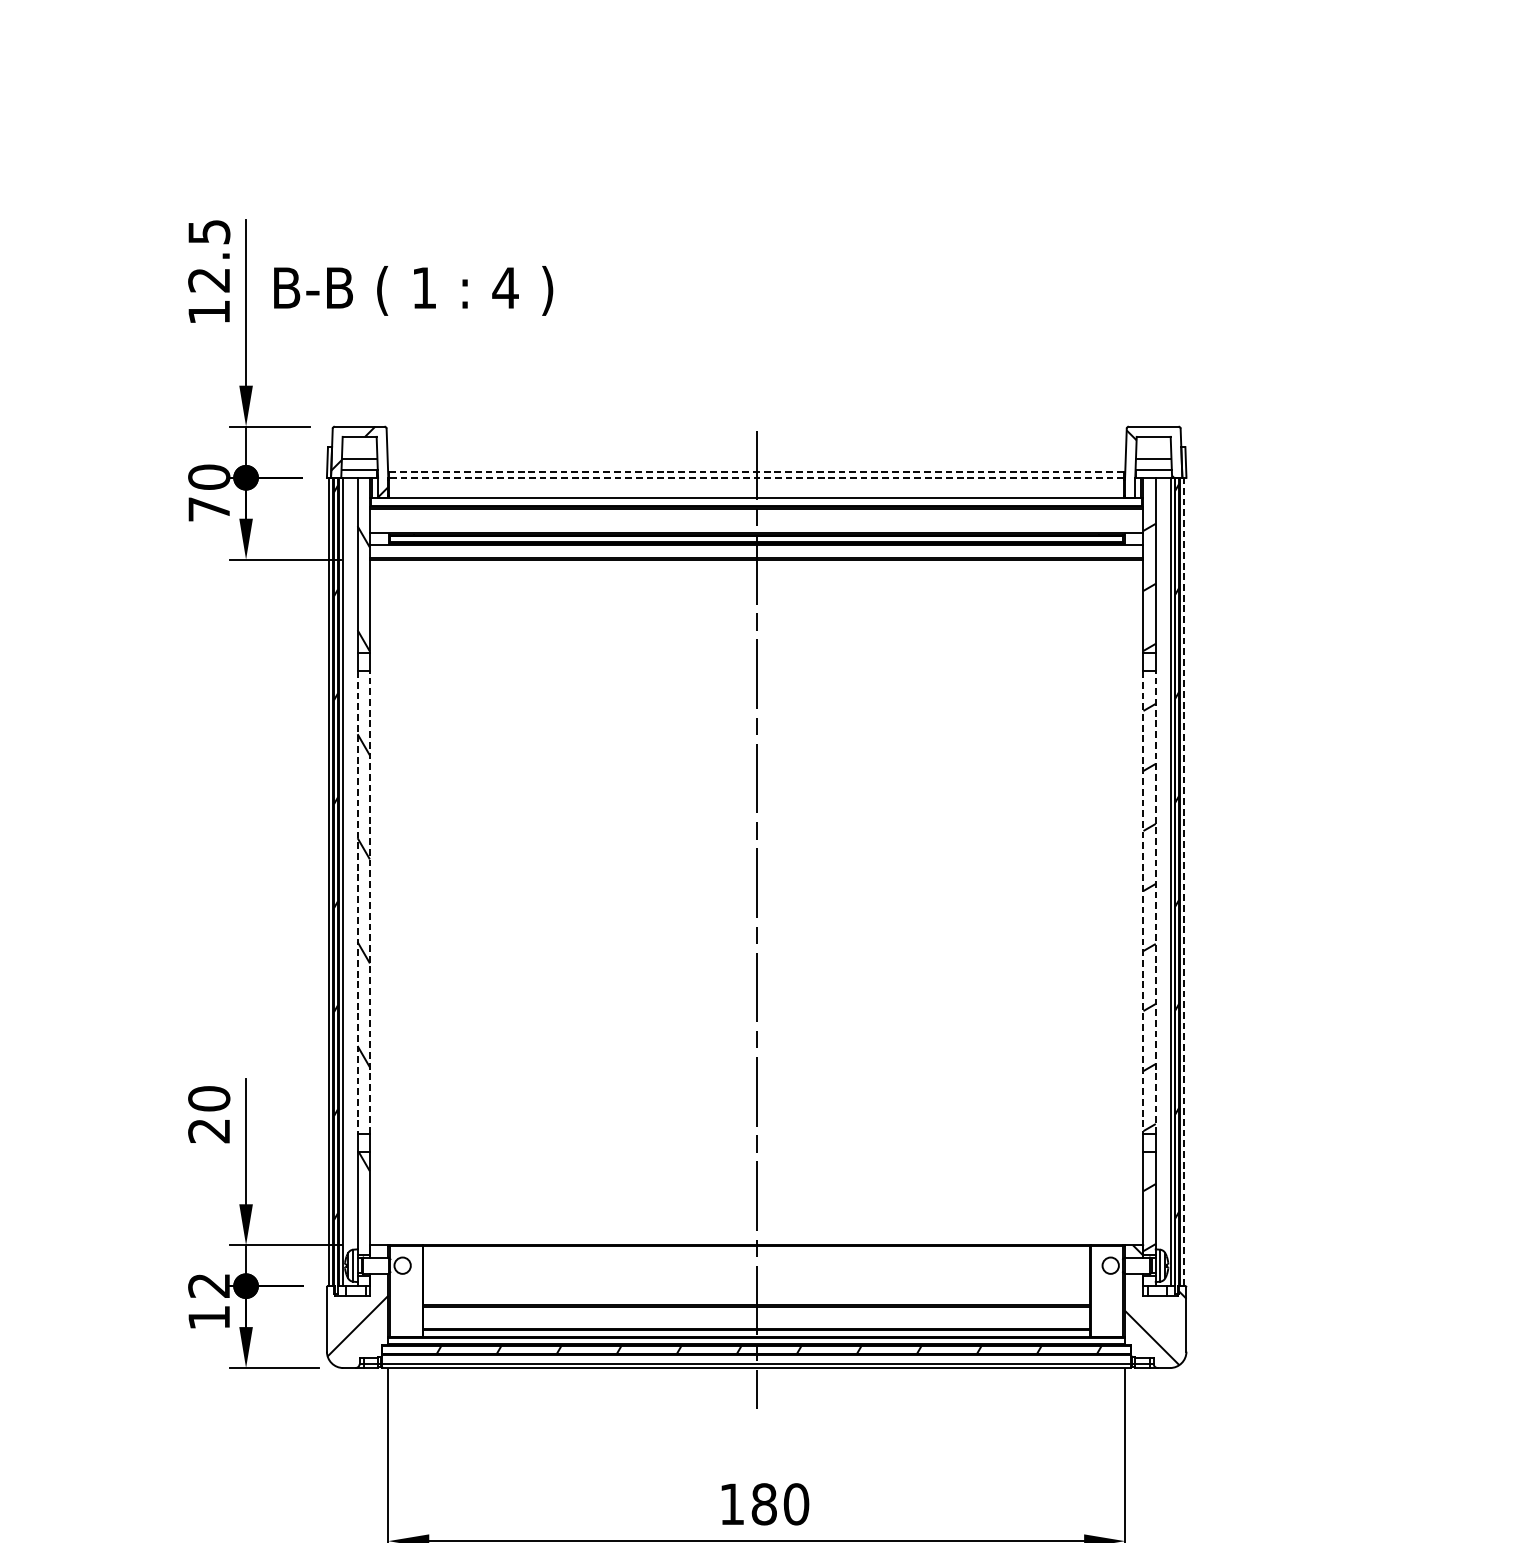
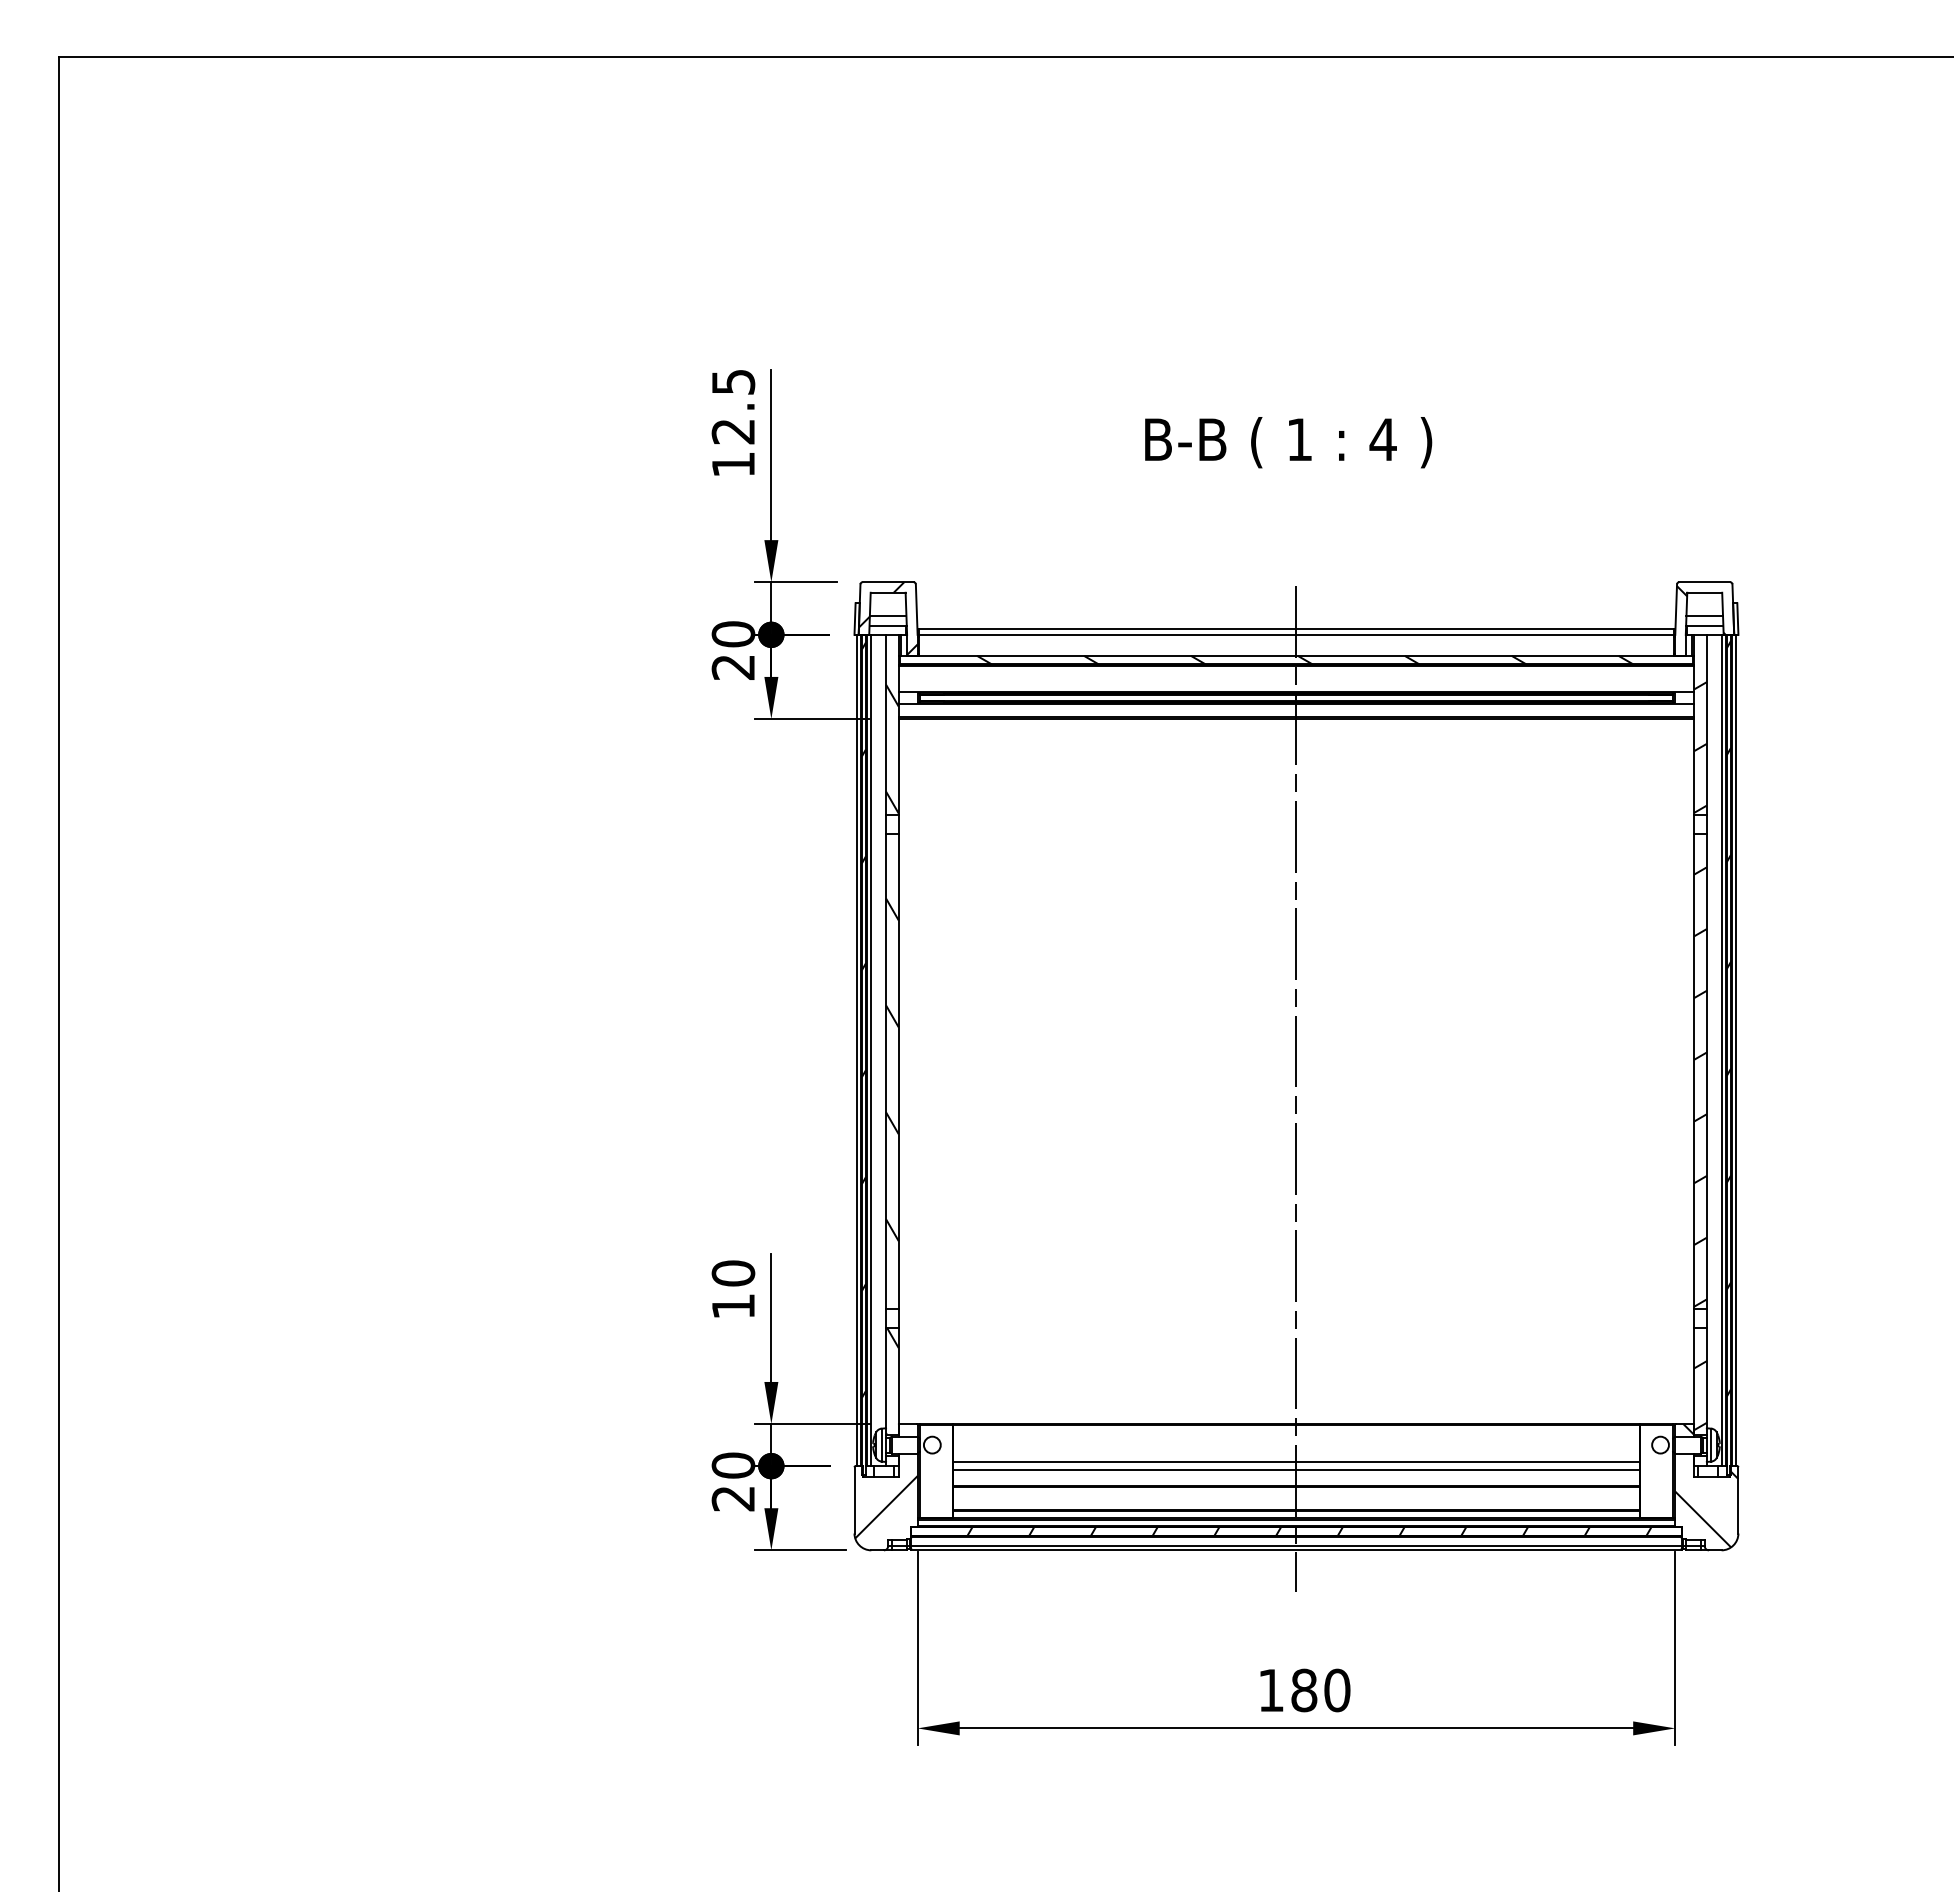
text: (413, 290) -> (1288, 442), moved
line: (756, 471) -> (1296, 628), dashed -> solid
line: (756, 477) -> (1296, 634), dashed -> solid
hatch: (765, 501) -> (1305, 659), added
text: (208, 509) -> (732, 667), 70 -> 20
line: (1184, 881) -> (1736, 1050), dashed -> solid
line: (358, 902) -> (886, 1071), dashed -> solid
line: (369, 902) -> (898, 1071), dashed -> solid
line: (1143, 902) -> (1694, 1071), dashed -> solid
line: (1155, 902) -> (1706, 1071), dashed -> solid
text: (208, 1130) -> (732, 1306), 20 -> 10
line: (756, 1281) -> (1296, 1461), added
line: (756, 1290) -> (1296, 1470), added
text: (209, 1301) -> (733, 1481), 12 -> 20

